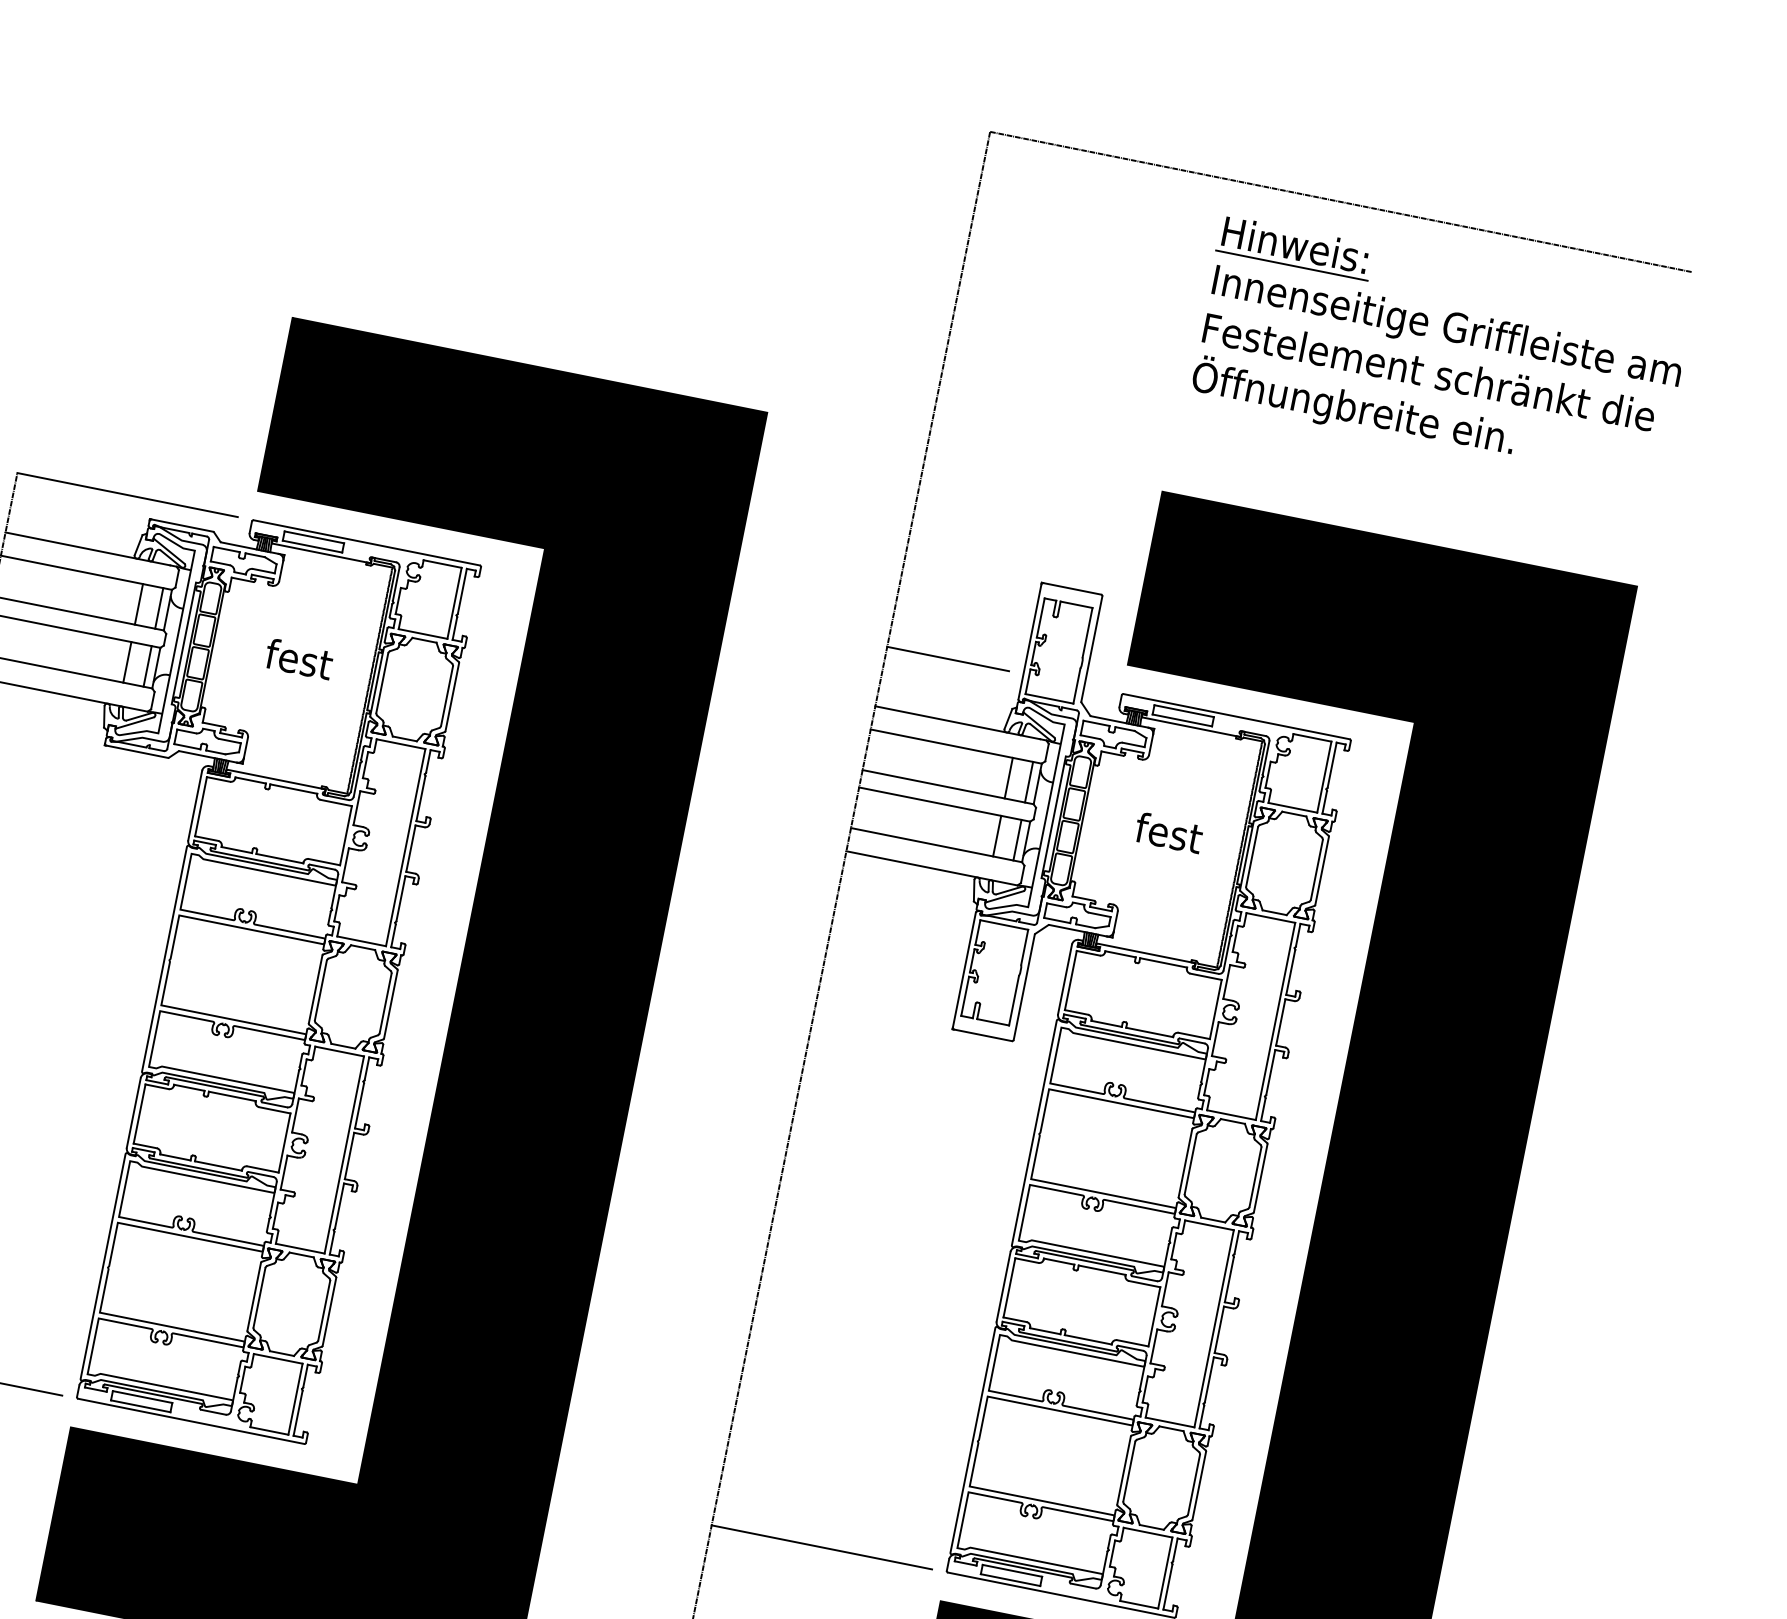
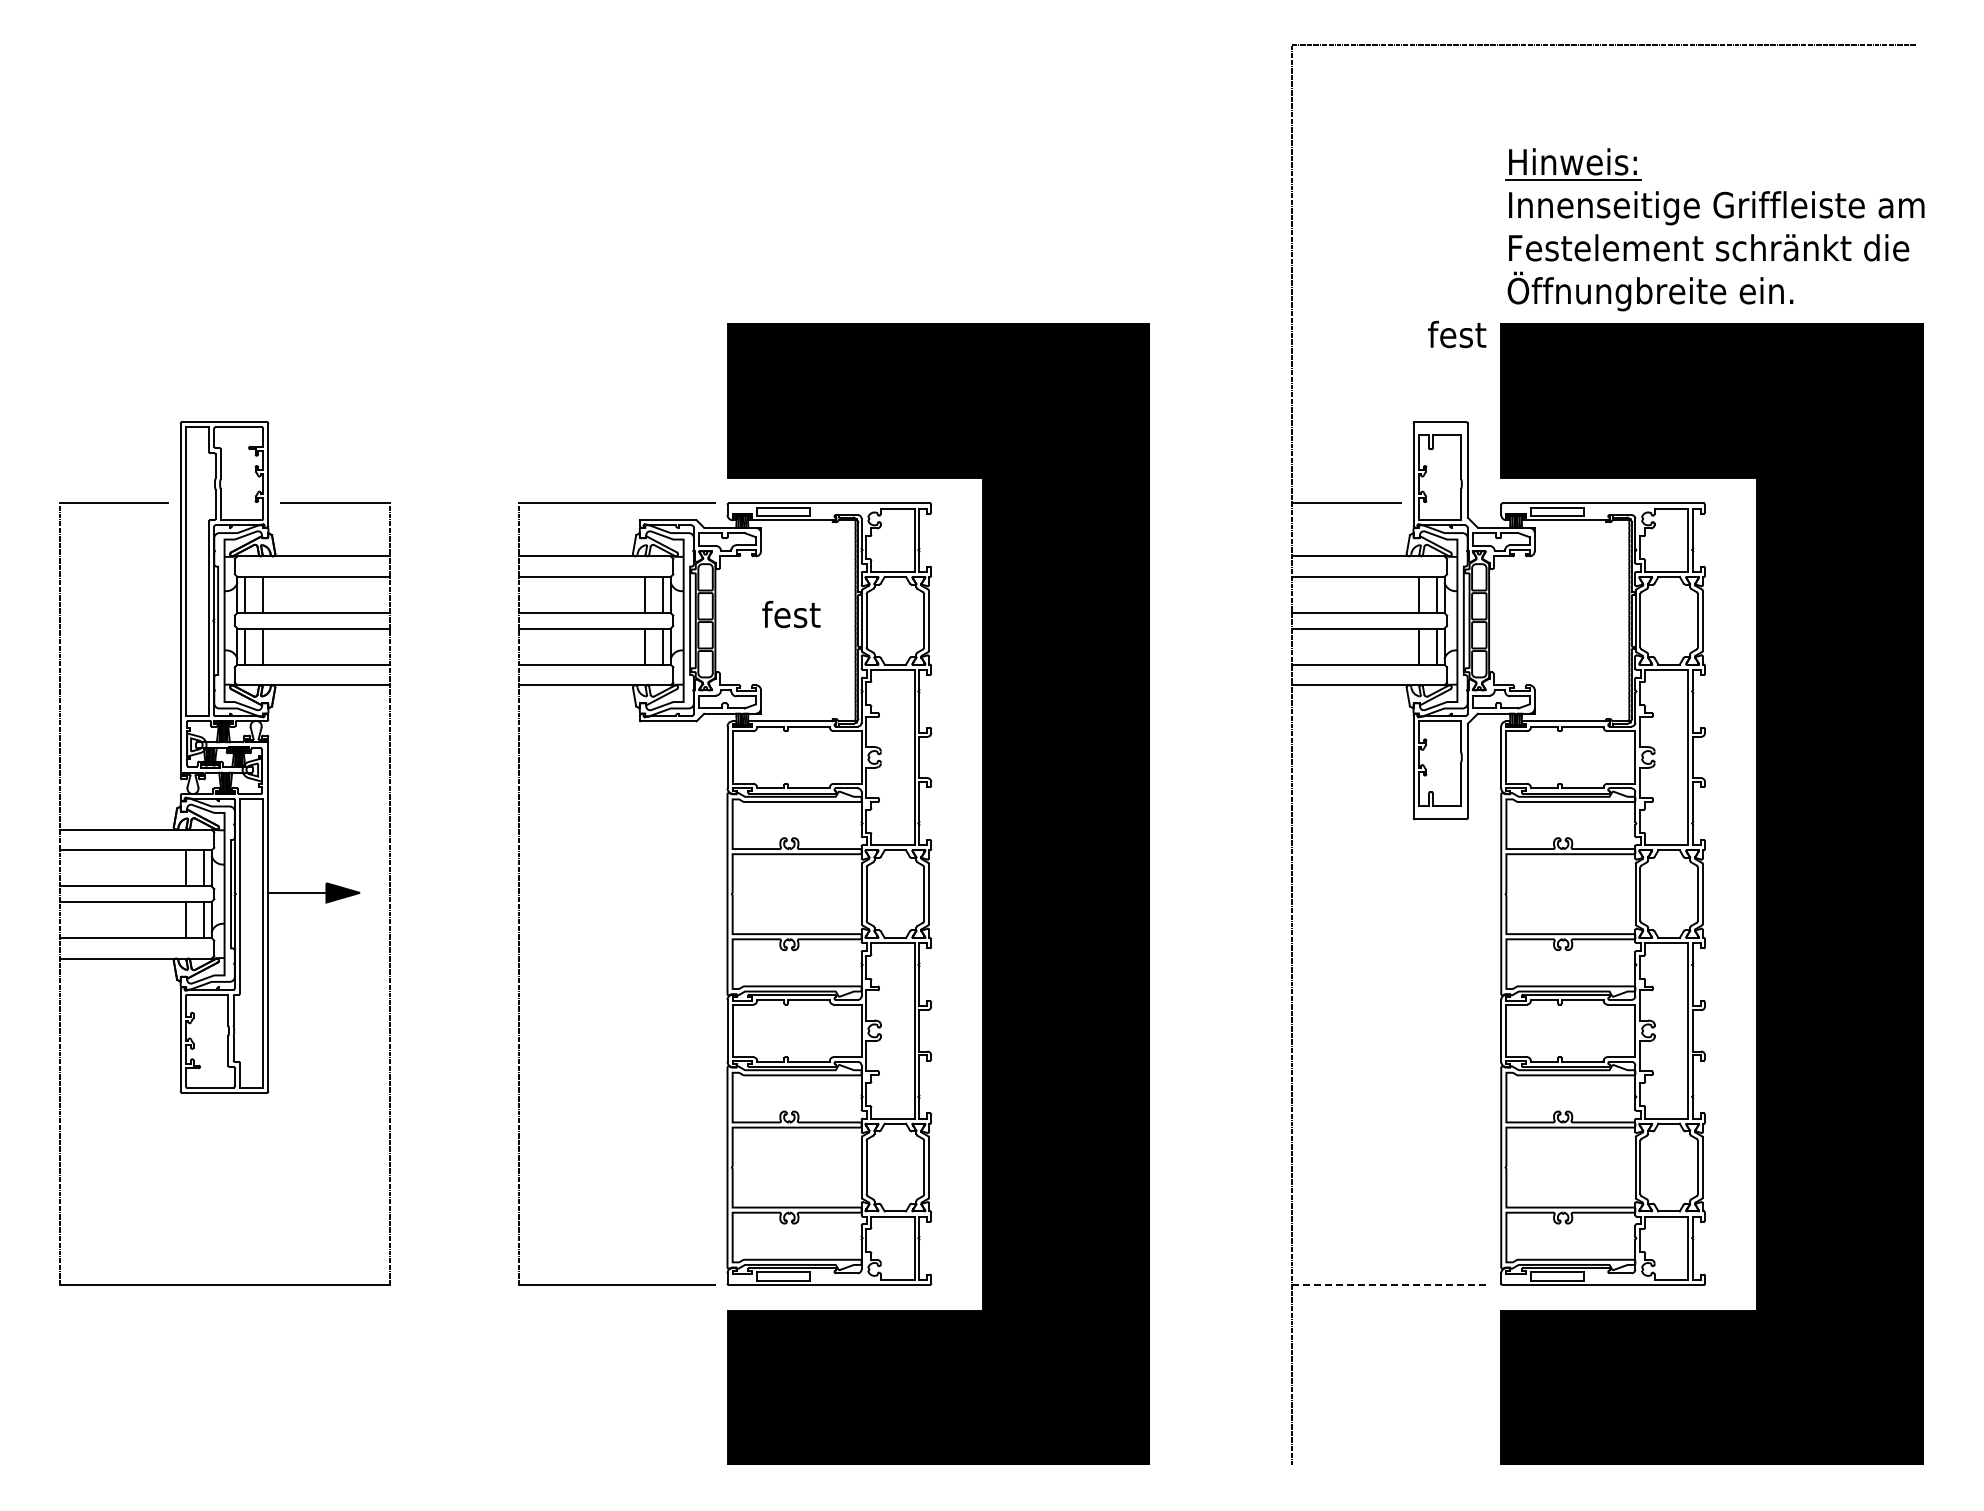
part: (1447, 340) -> (1719, 217), moved
text: (1169, 833) -> (1457, 334), moved
line: (822, 1546) -> (1390, 1284), solid -> dashed

